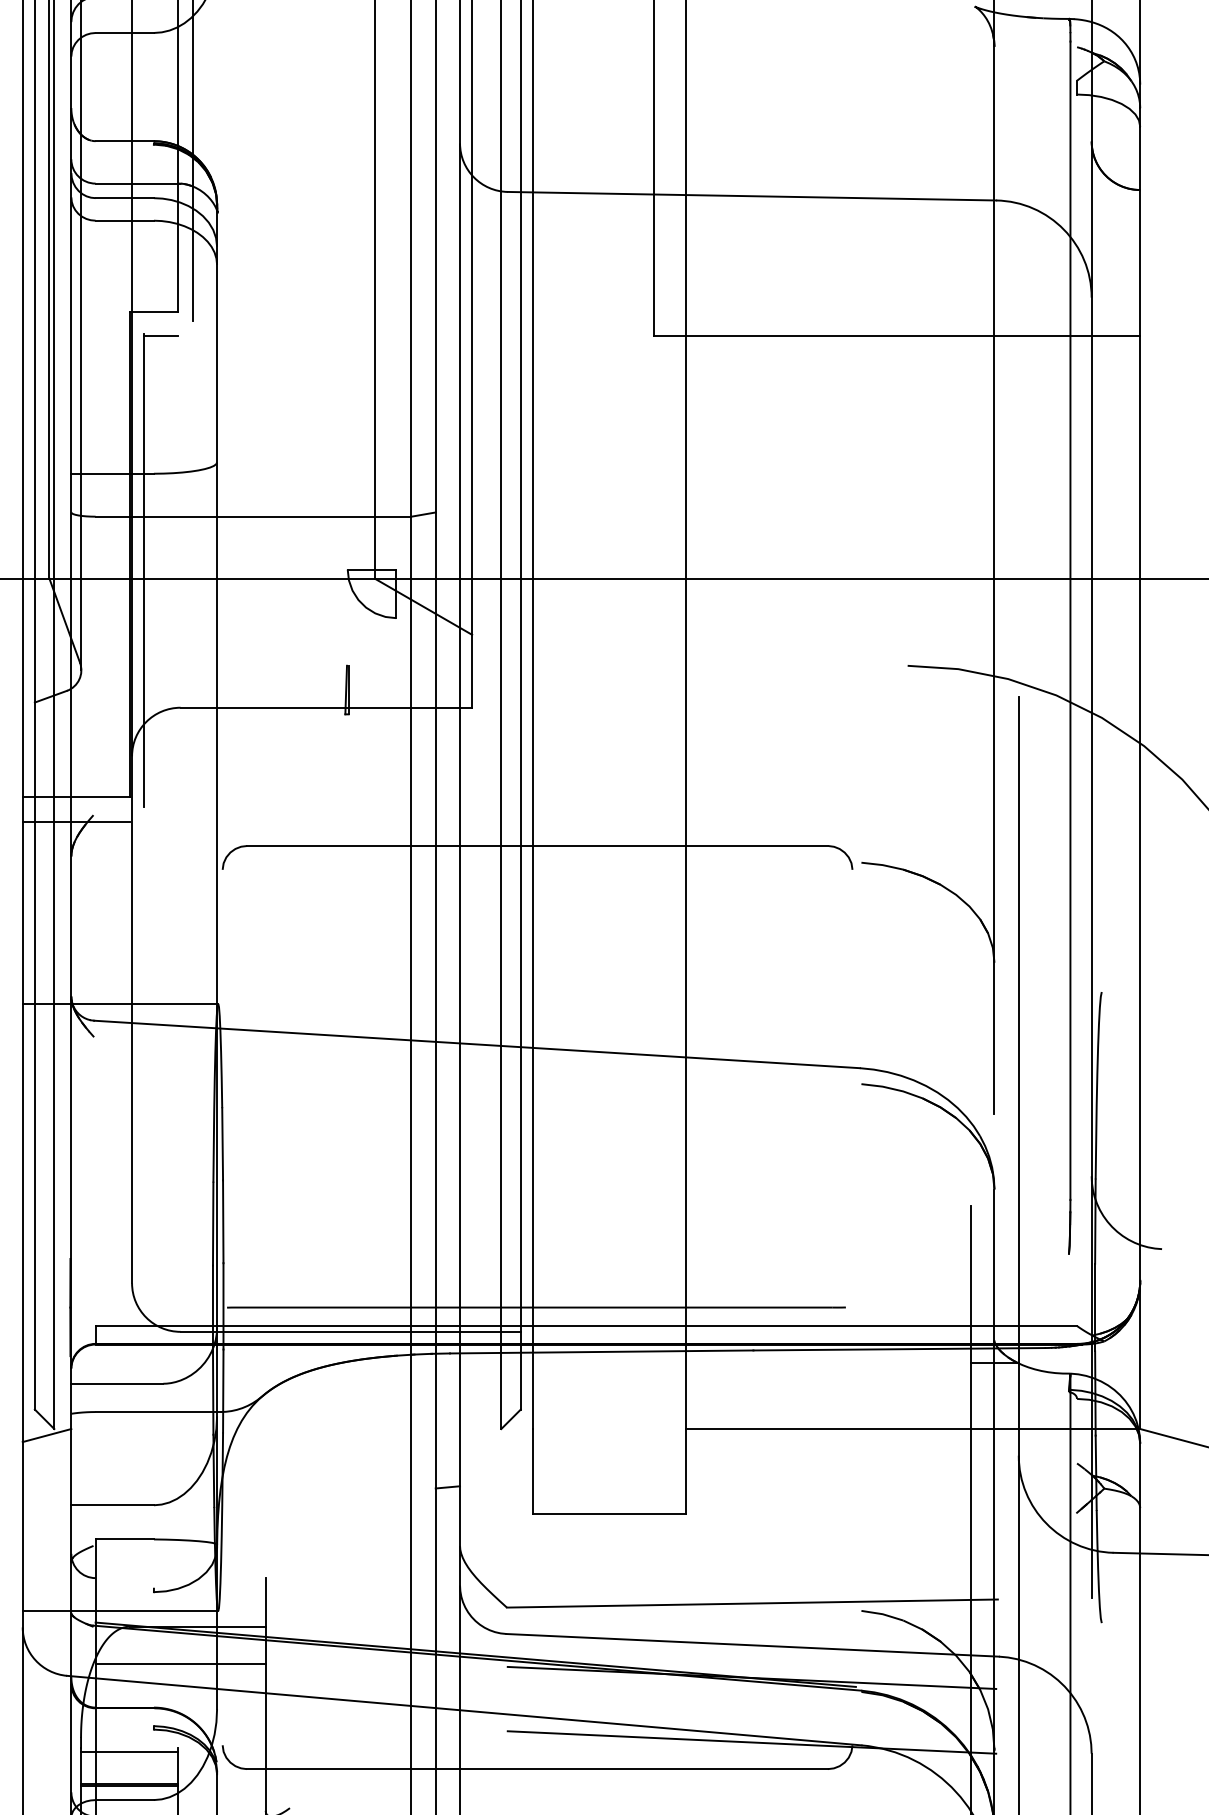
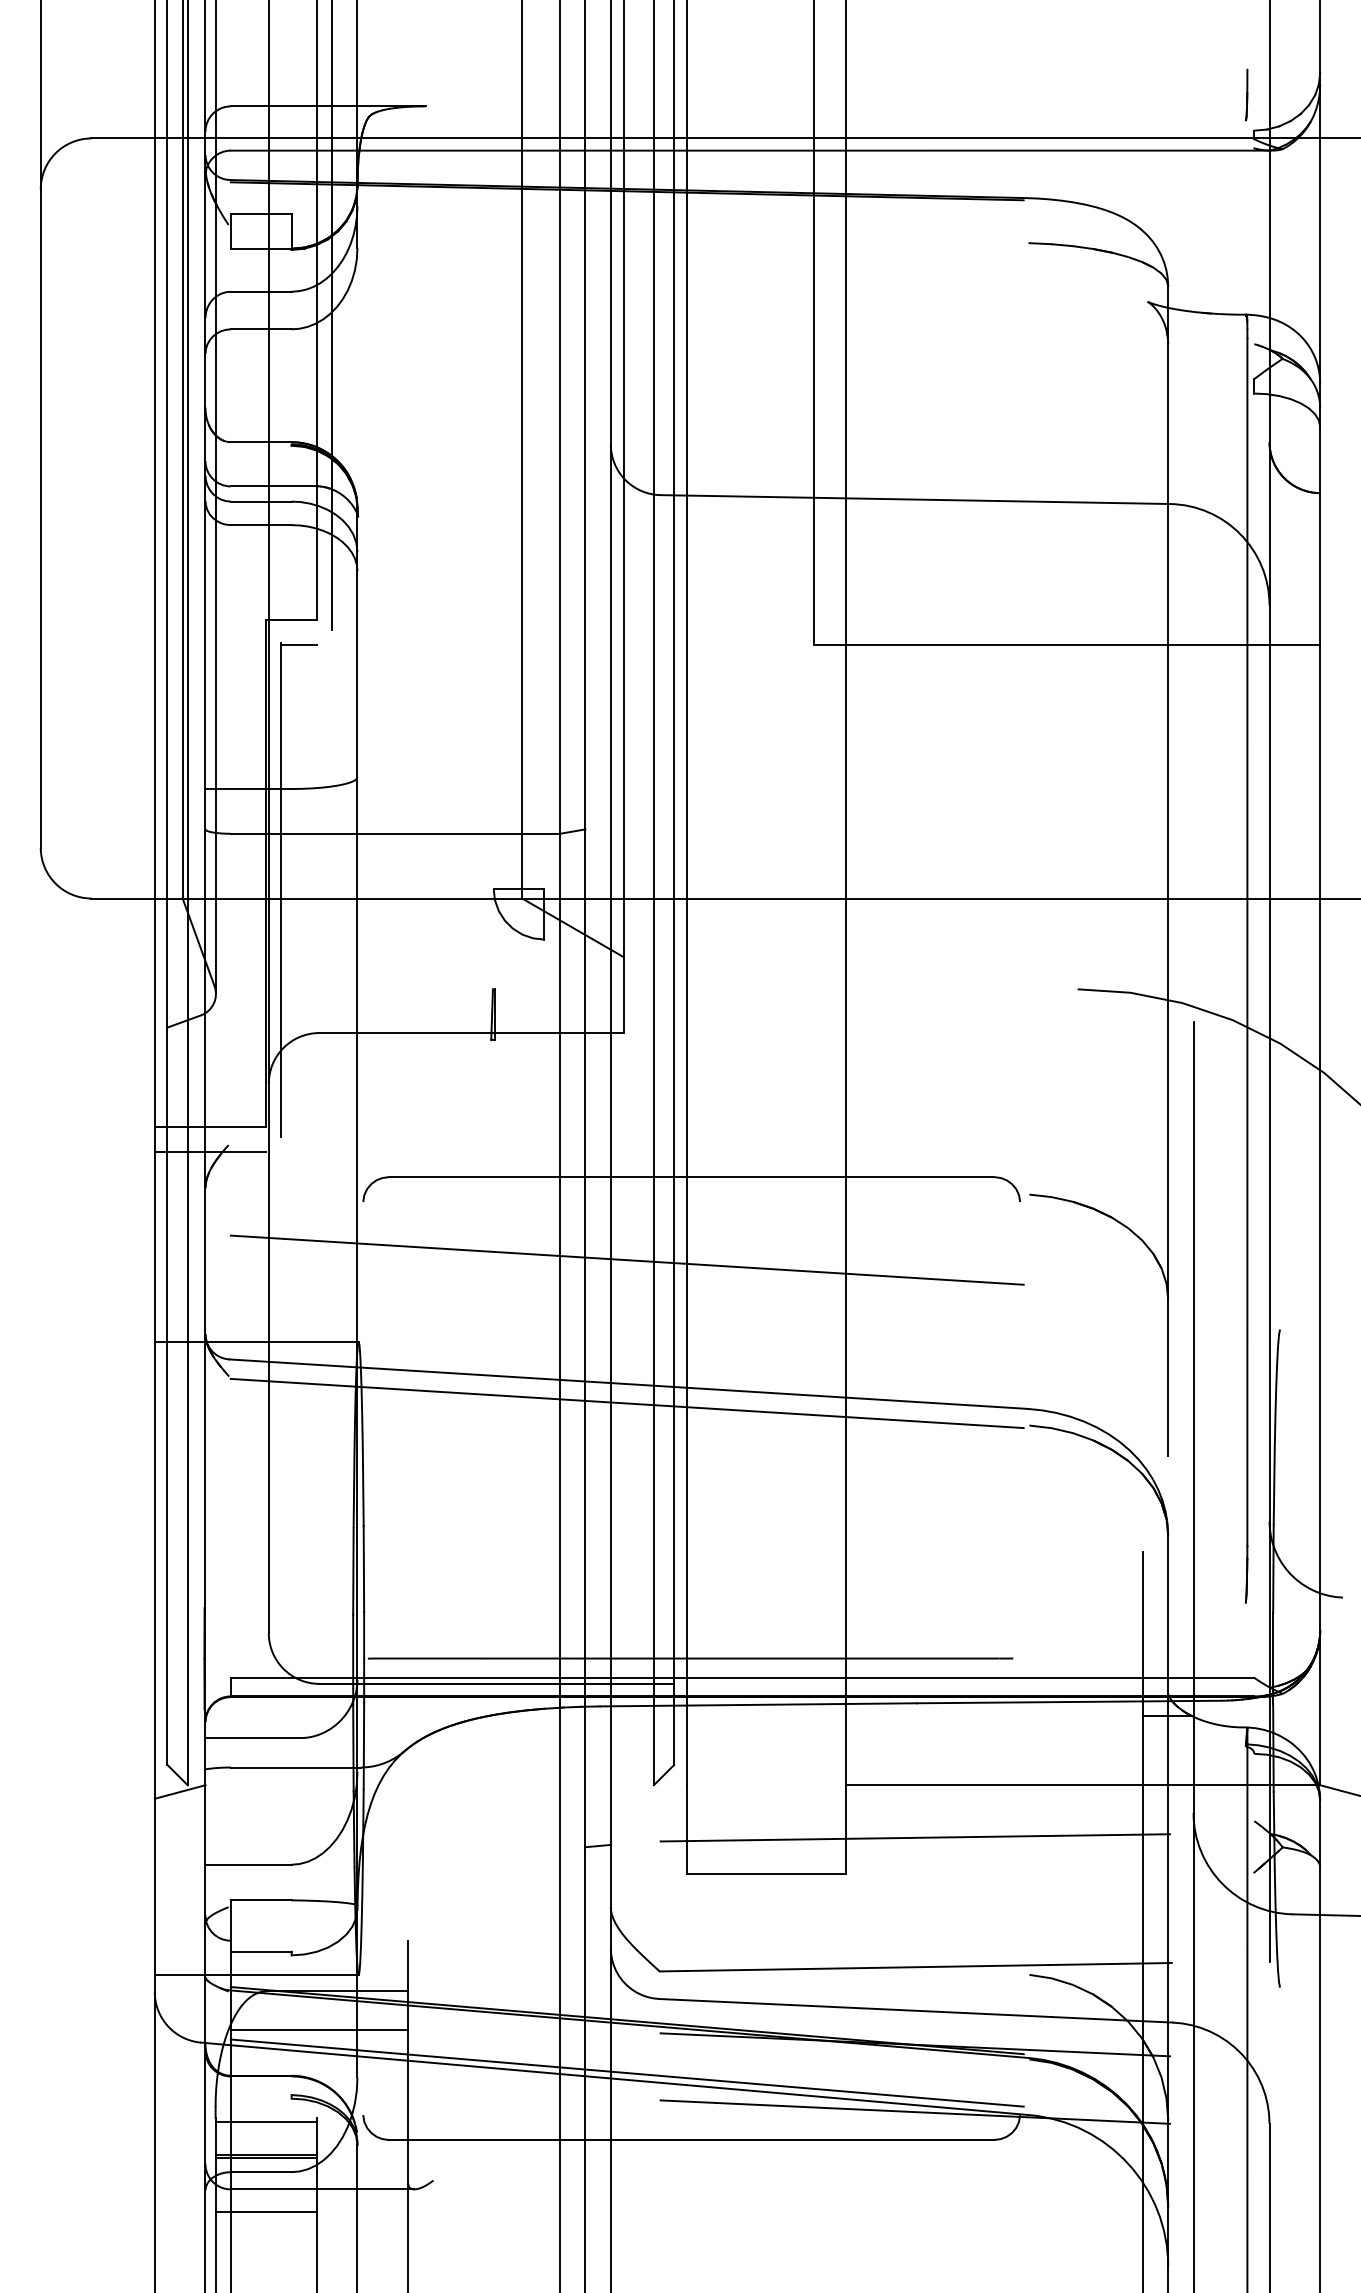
line: (475, 924) -> (626, 1259), added
line: (475, 1062) -> (626, 1403), added
line: (751, 1479) -> (914, 1837), added
line: (124, 1588) -> (260, 1951), added
line: (475, 1704) -> (626, 2072), added

